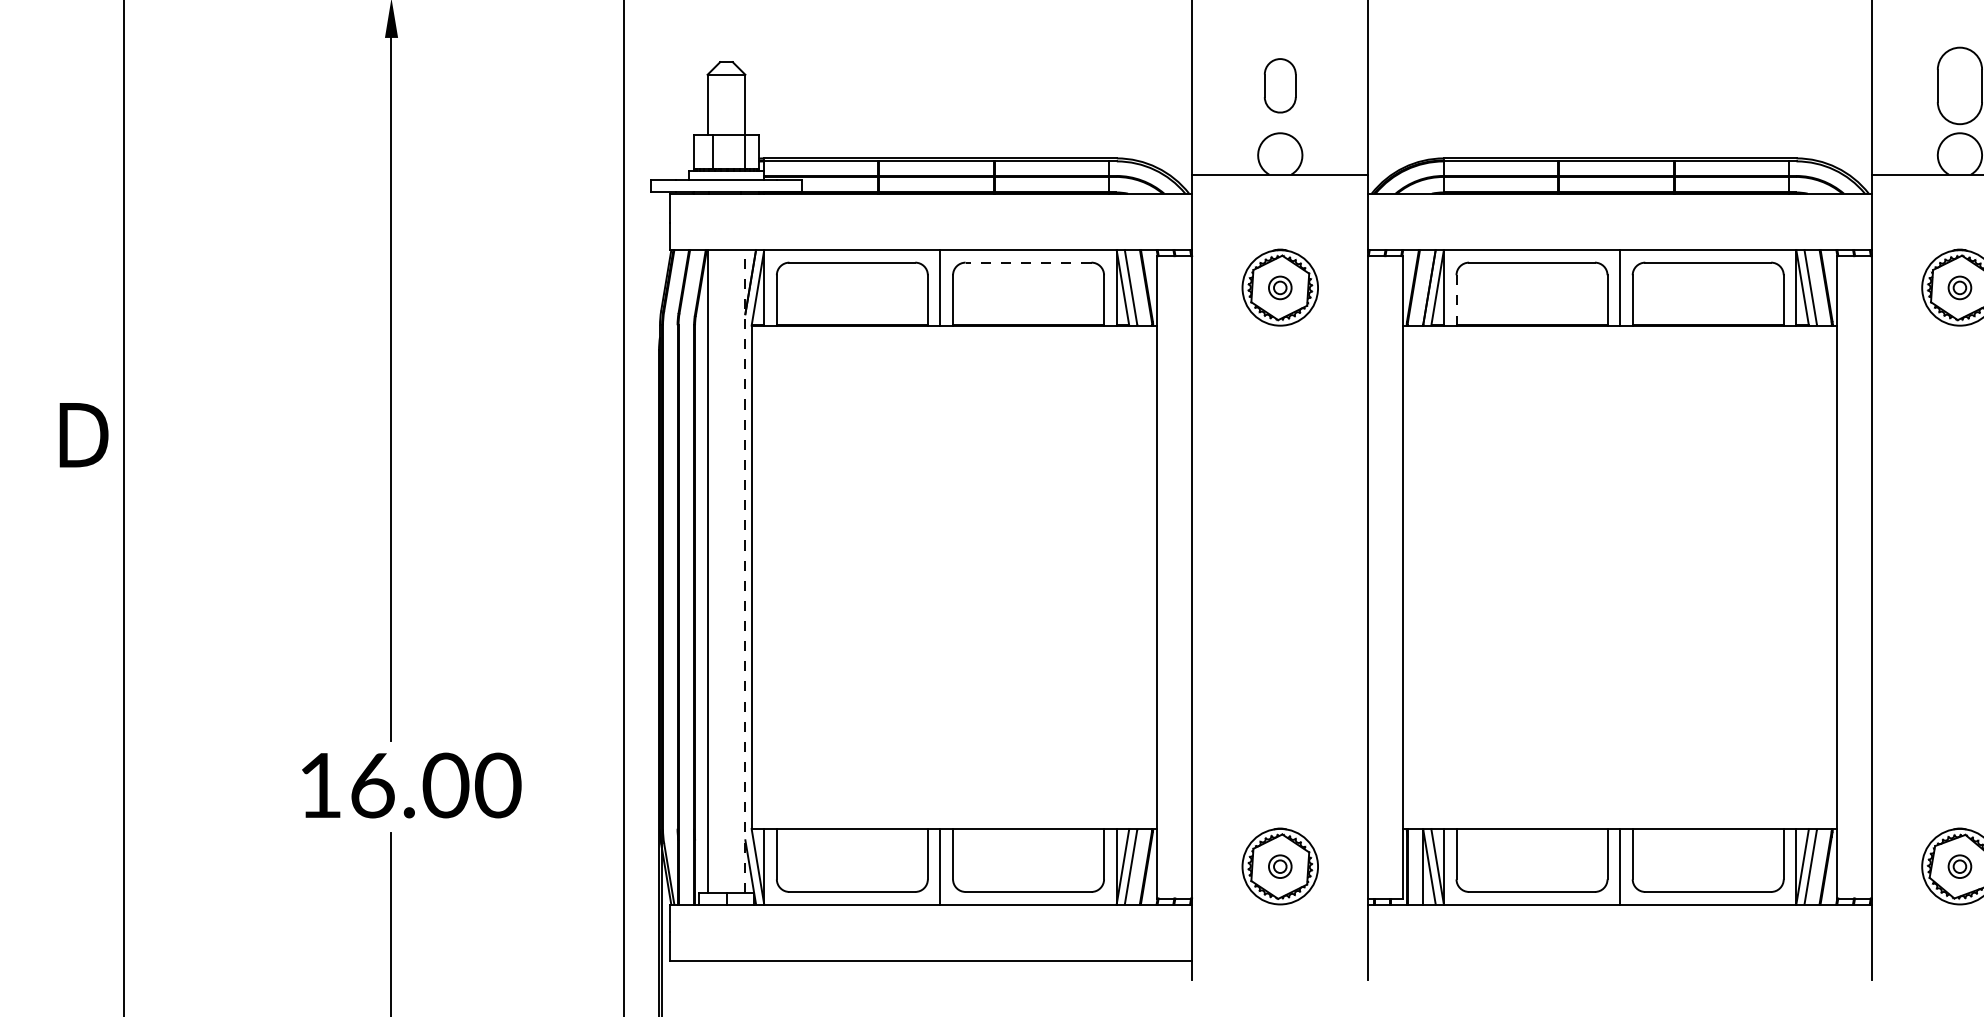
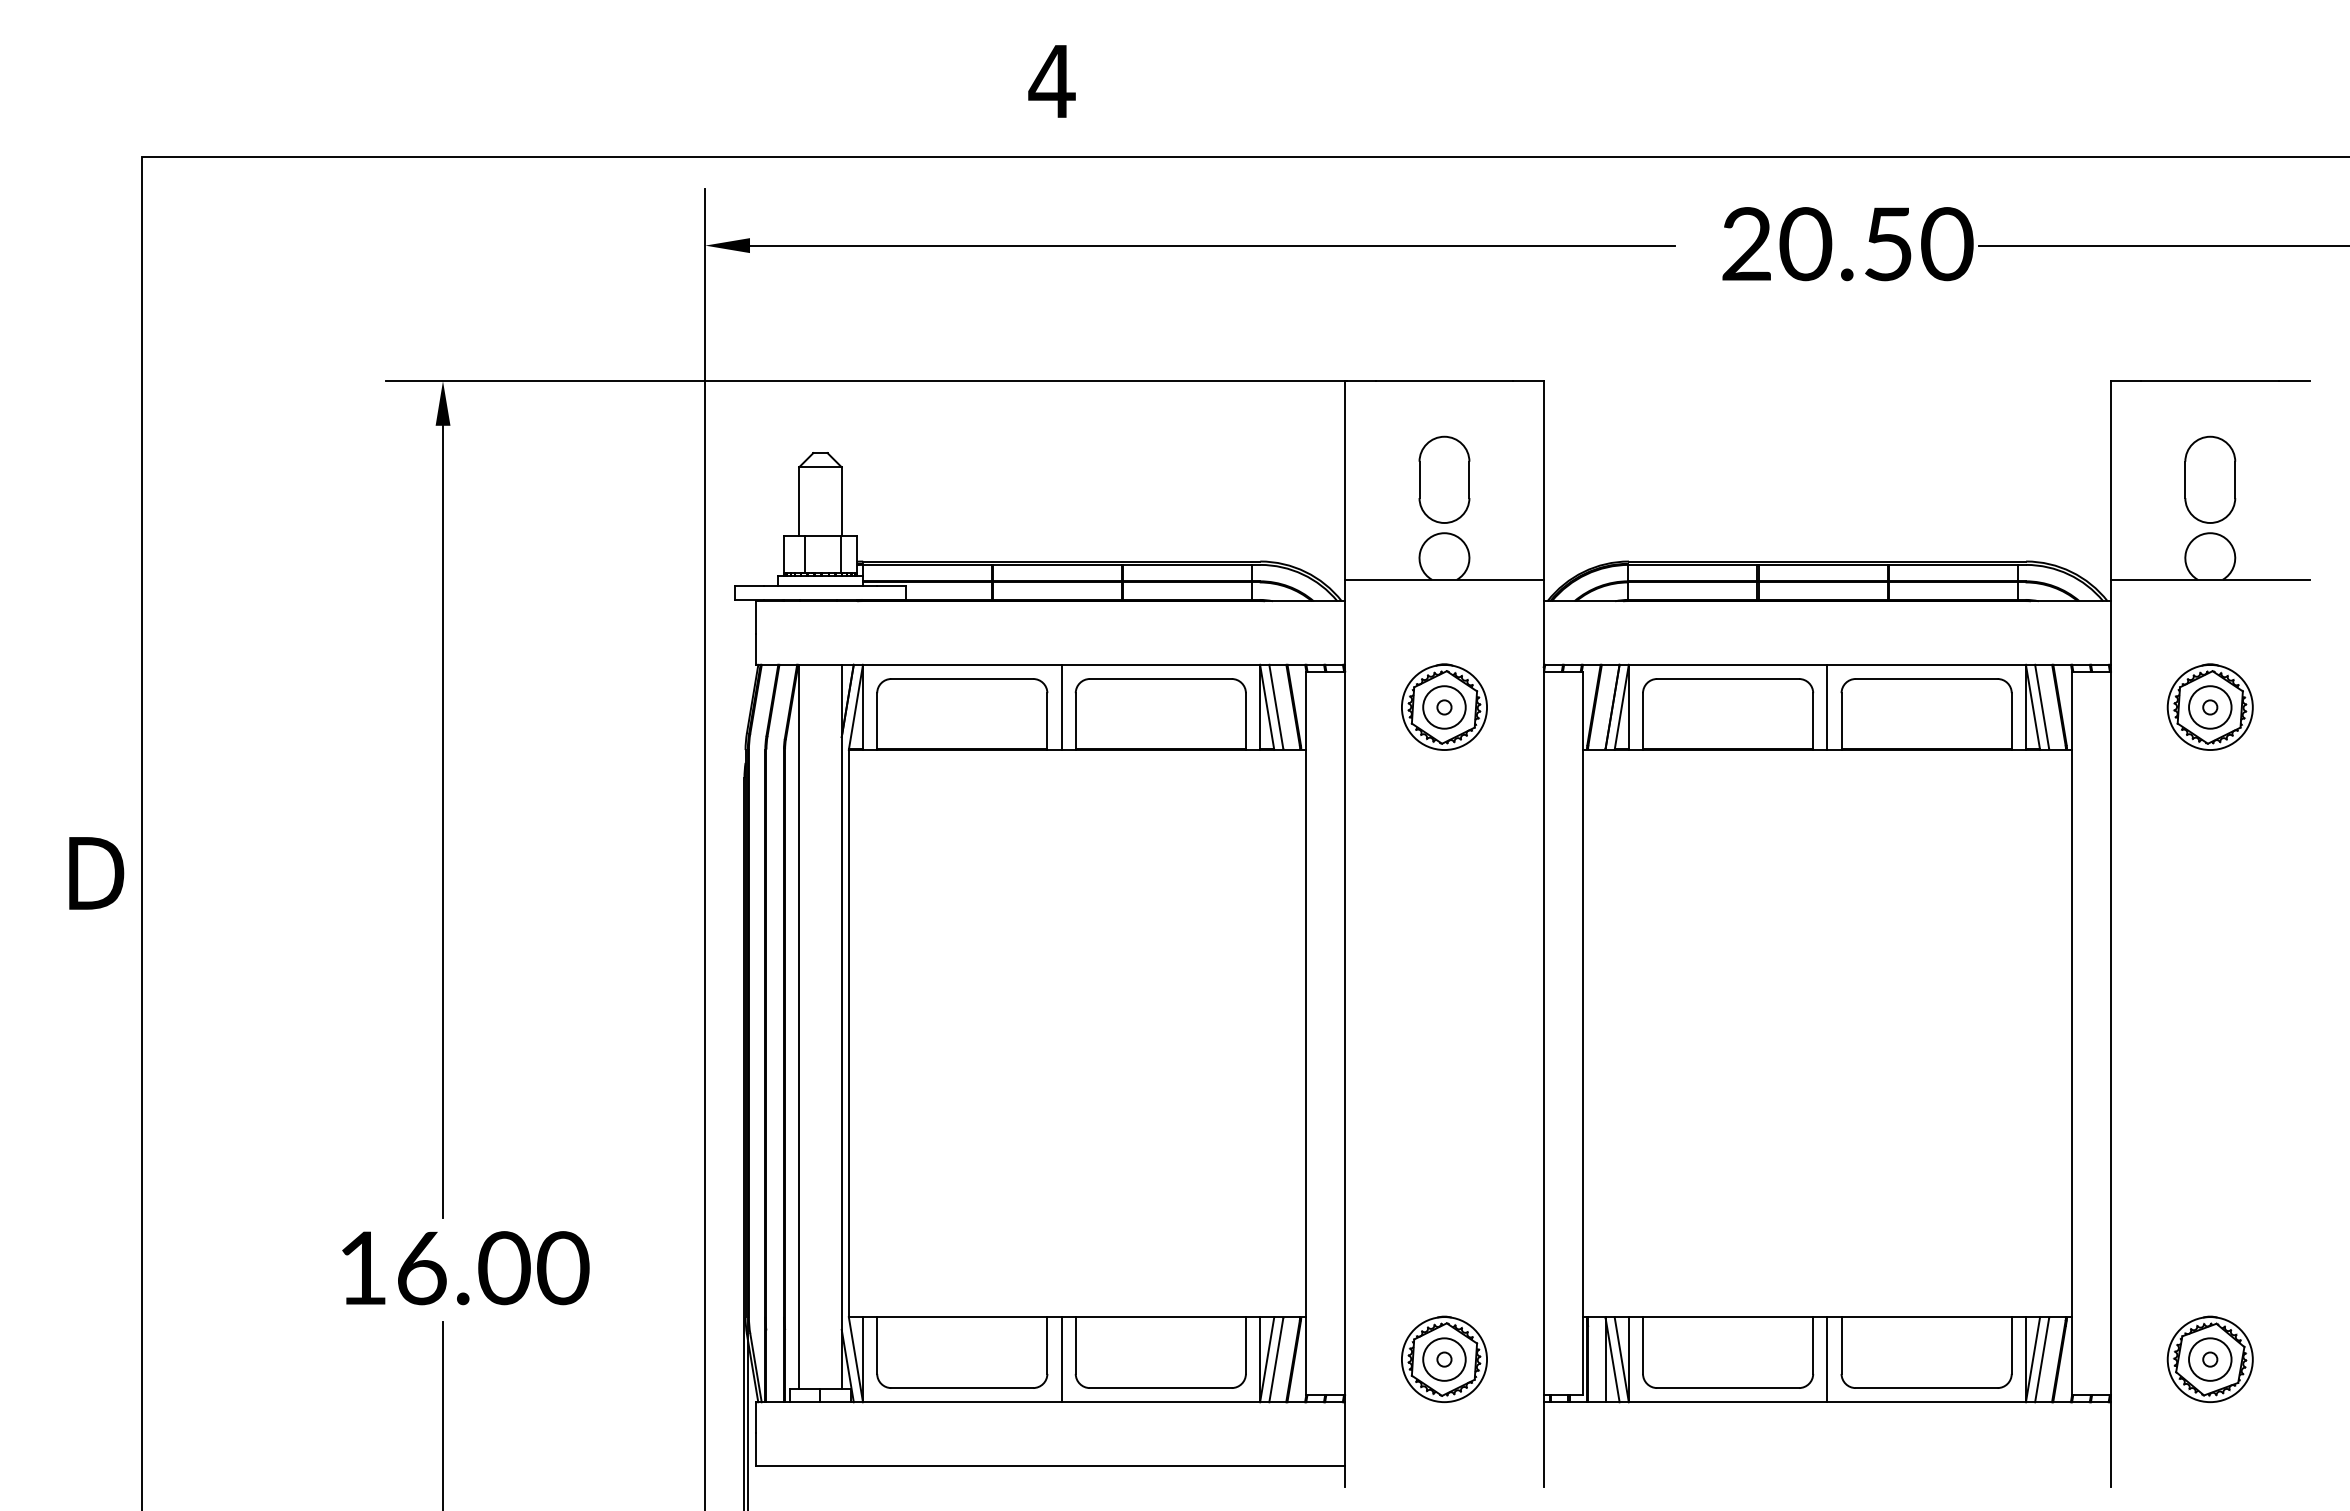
part: (1280, 85) -> (1444, 479), size x1.43
line: (1028, 263) -> (1160, 679), dashed -> solid
circle: (1280, 287) -> (1444, 707), size x1.67
circle: (1960, 287) -> (2210, 707), size x1.67
line: (1456, 301) -> (1643, 722), dashed -> solid
line: (745, 571) -> (841, 1026), dashed -> solid
circle: (1280, 866) -> (1444, 1359), size x1.67
circle: (1960, 866) -> (2210, 1359), size x1.67

